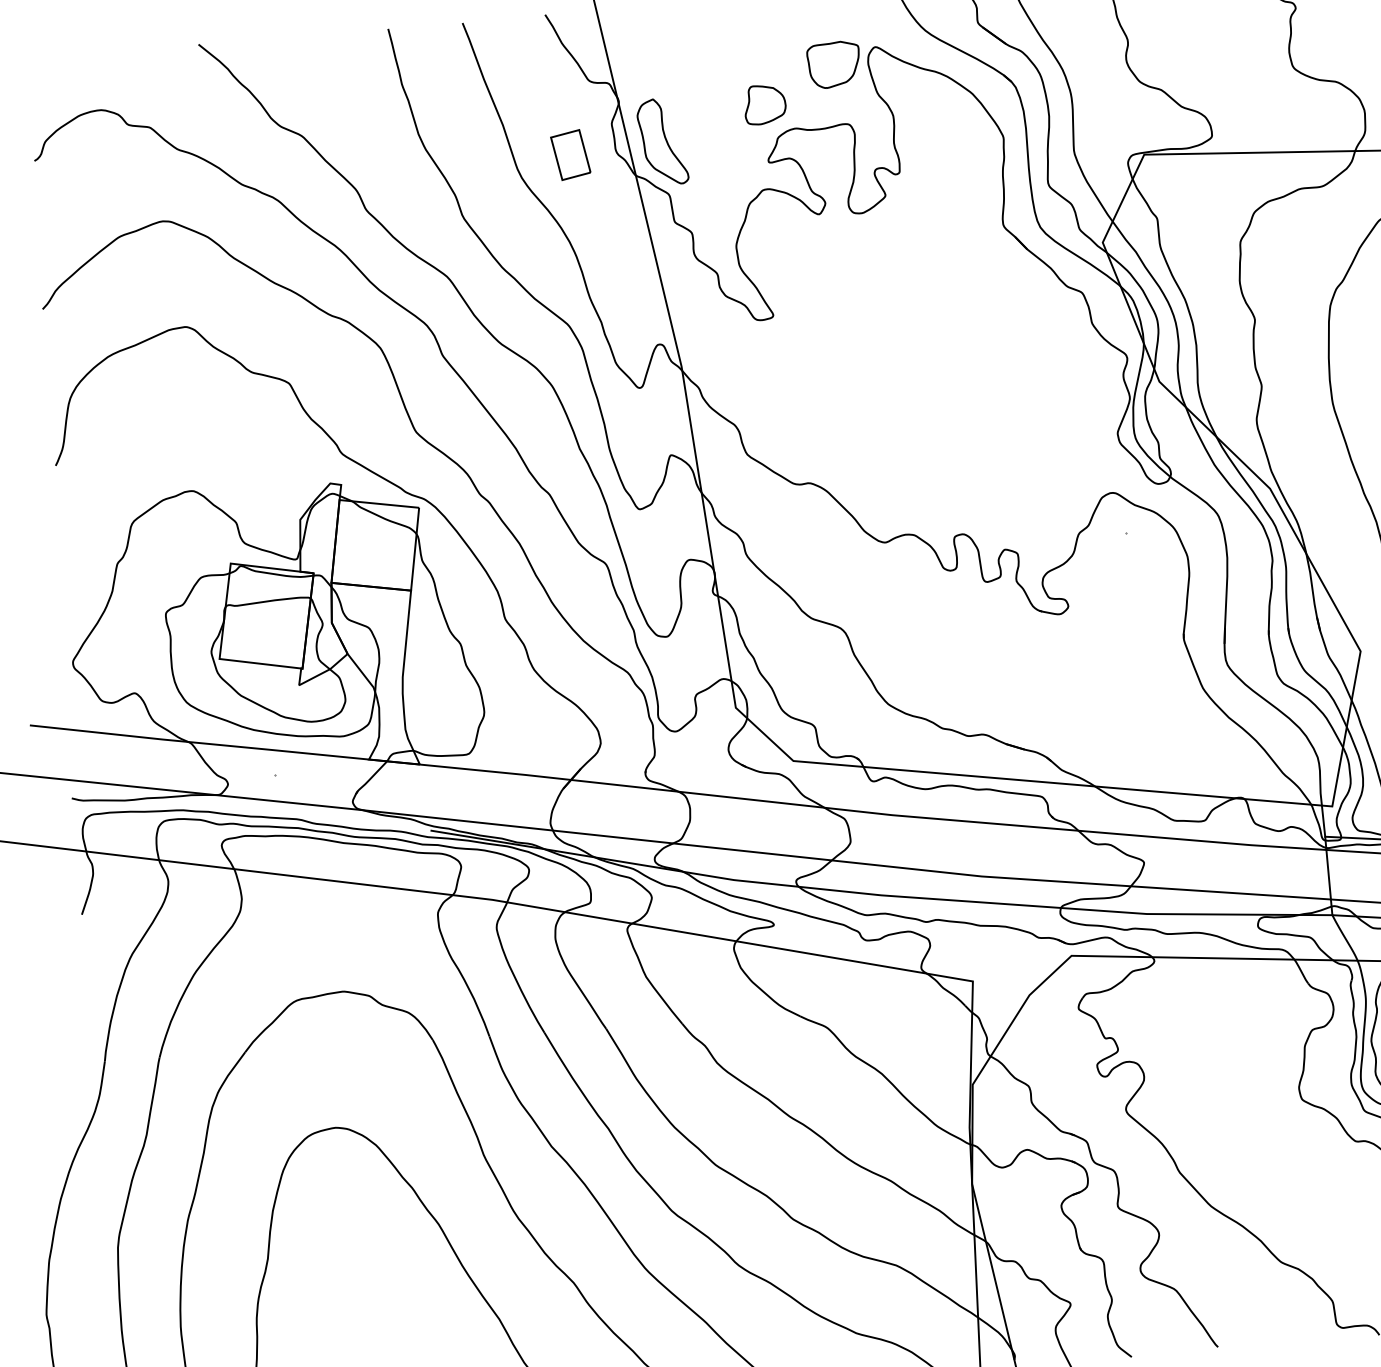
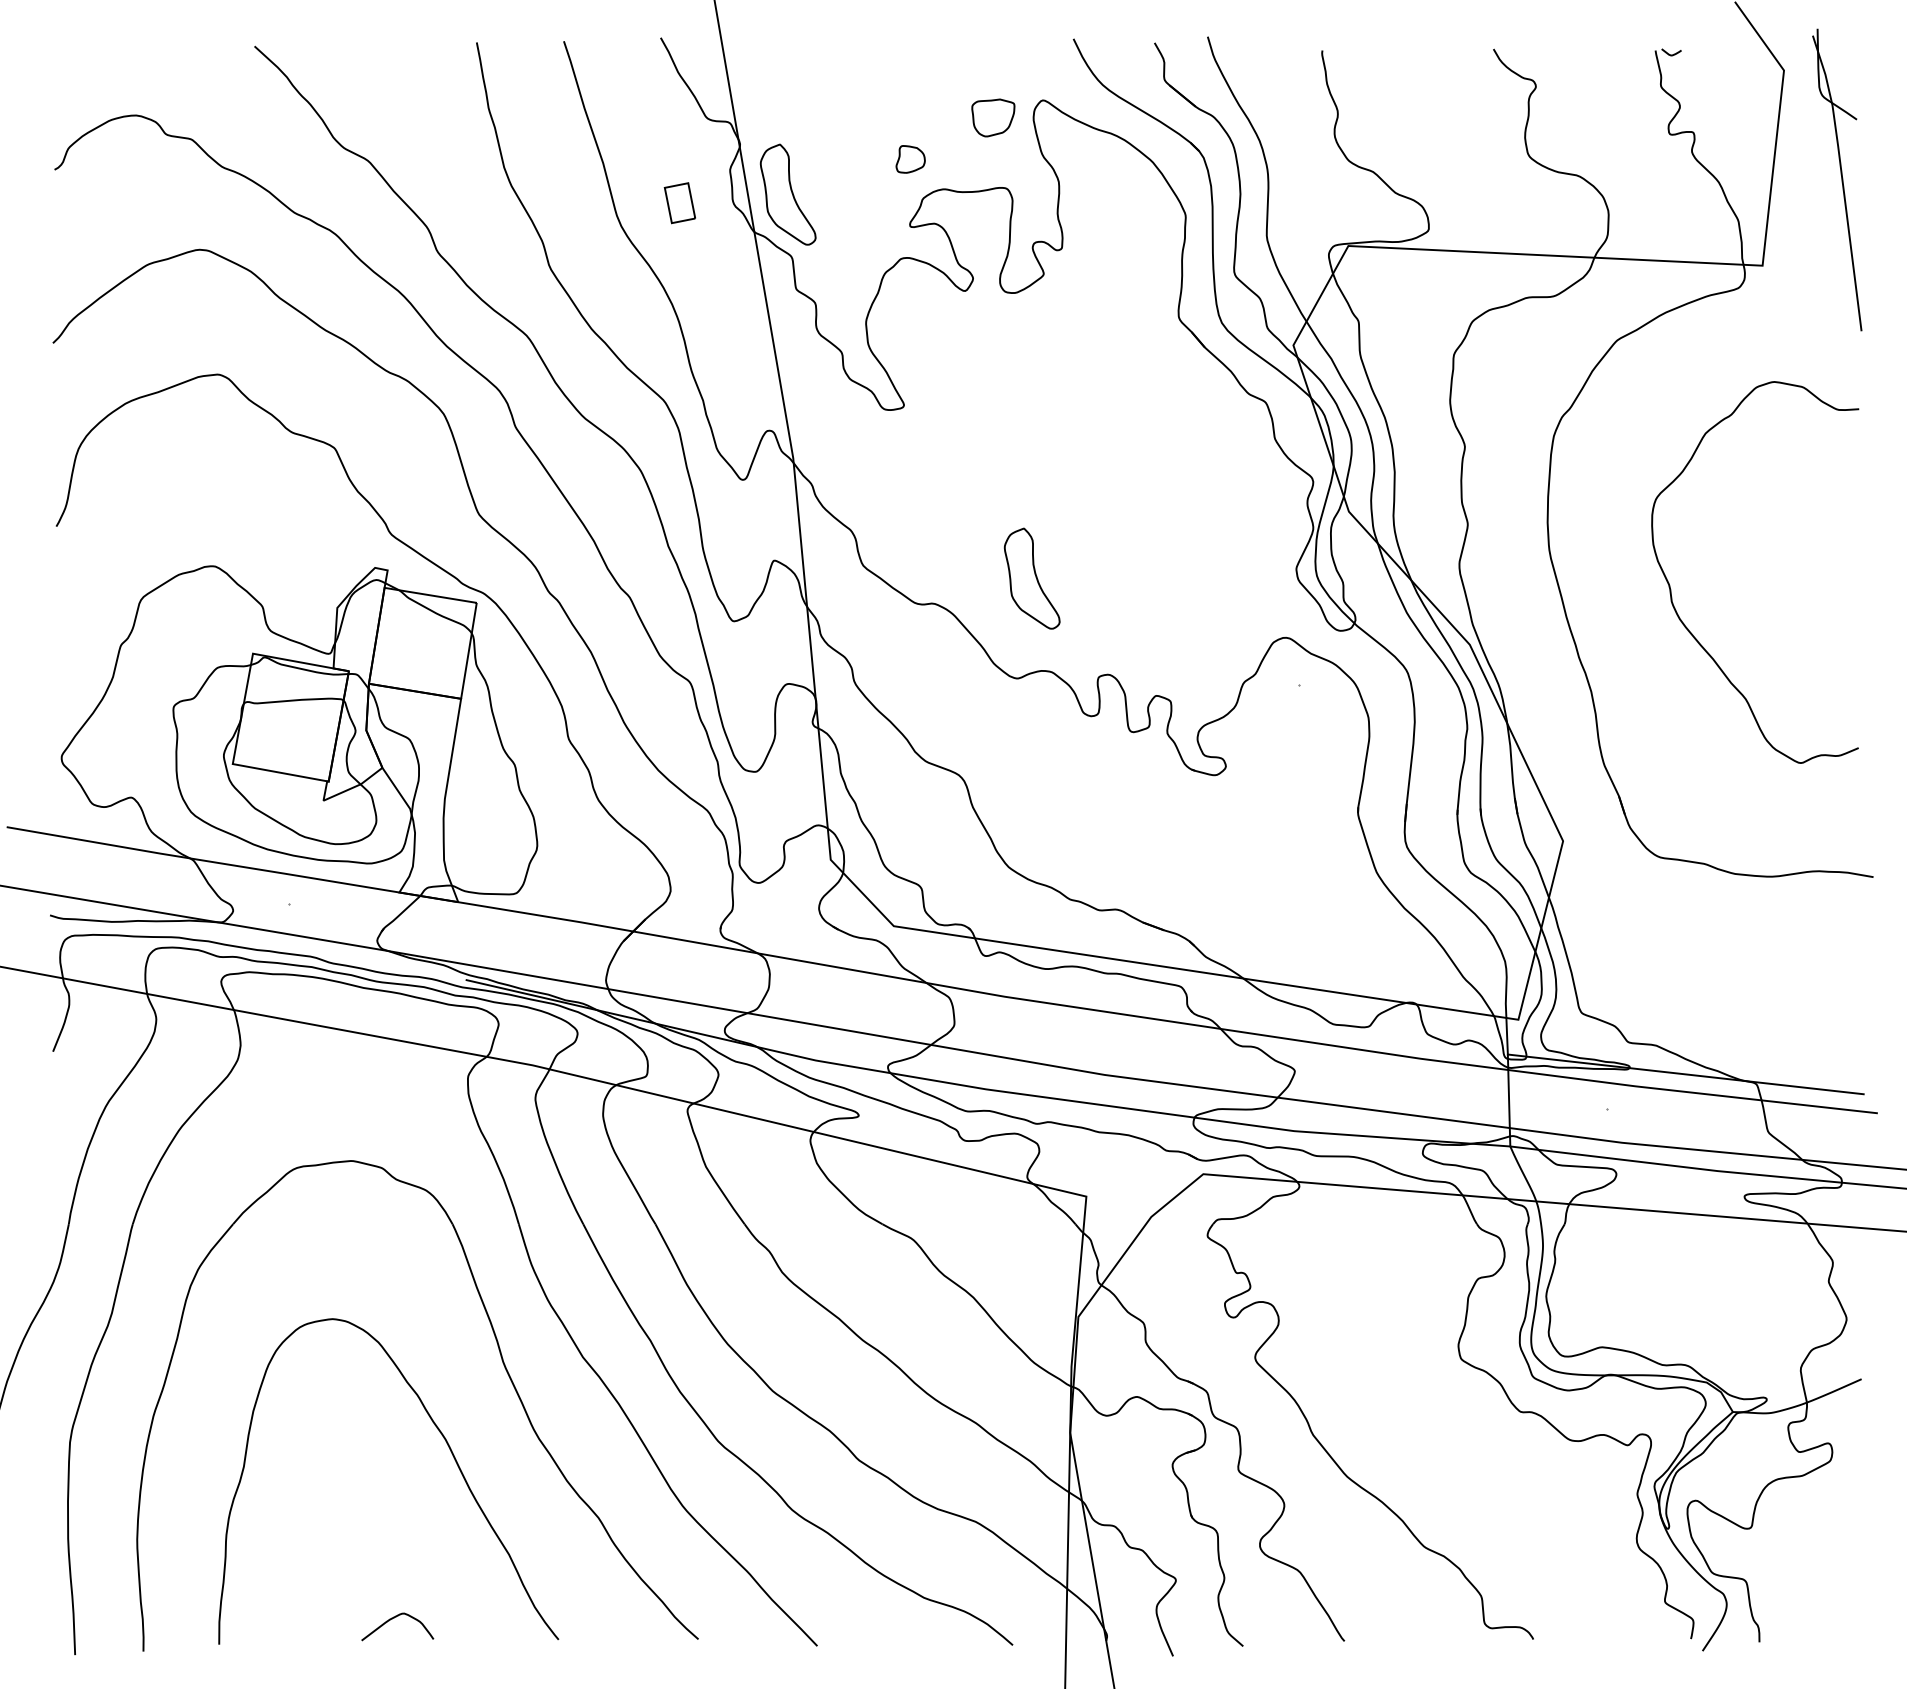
part: (833, 64) -> (993, 117), size x0.7
part: (765, 104) -> (910, 159), size x0.6
part: (570, 154) -> (679, 202), size x0.7
part: (891, 456) -> (1031, 578), added

